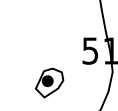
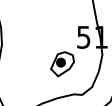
part: (49, 83) -> (62, 64), moved

